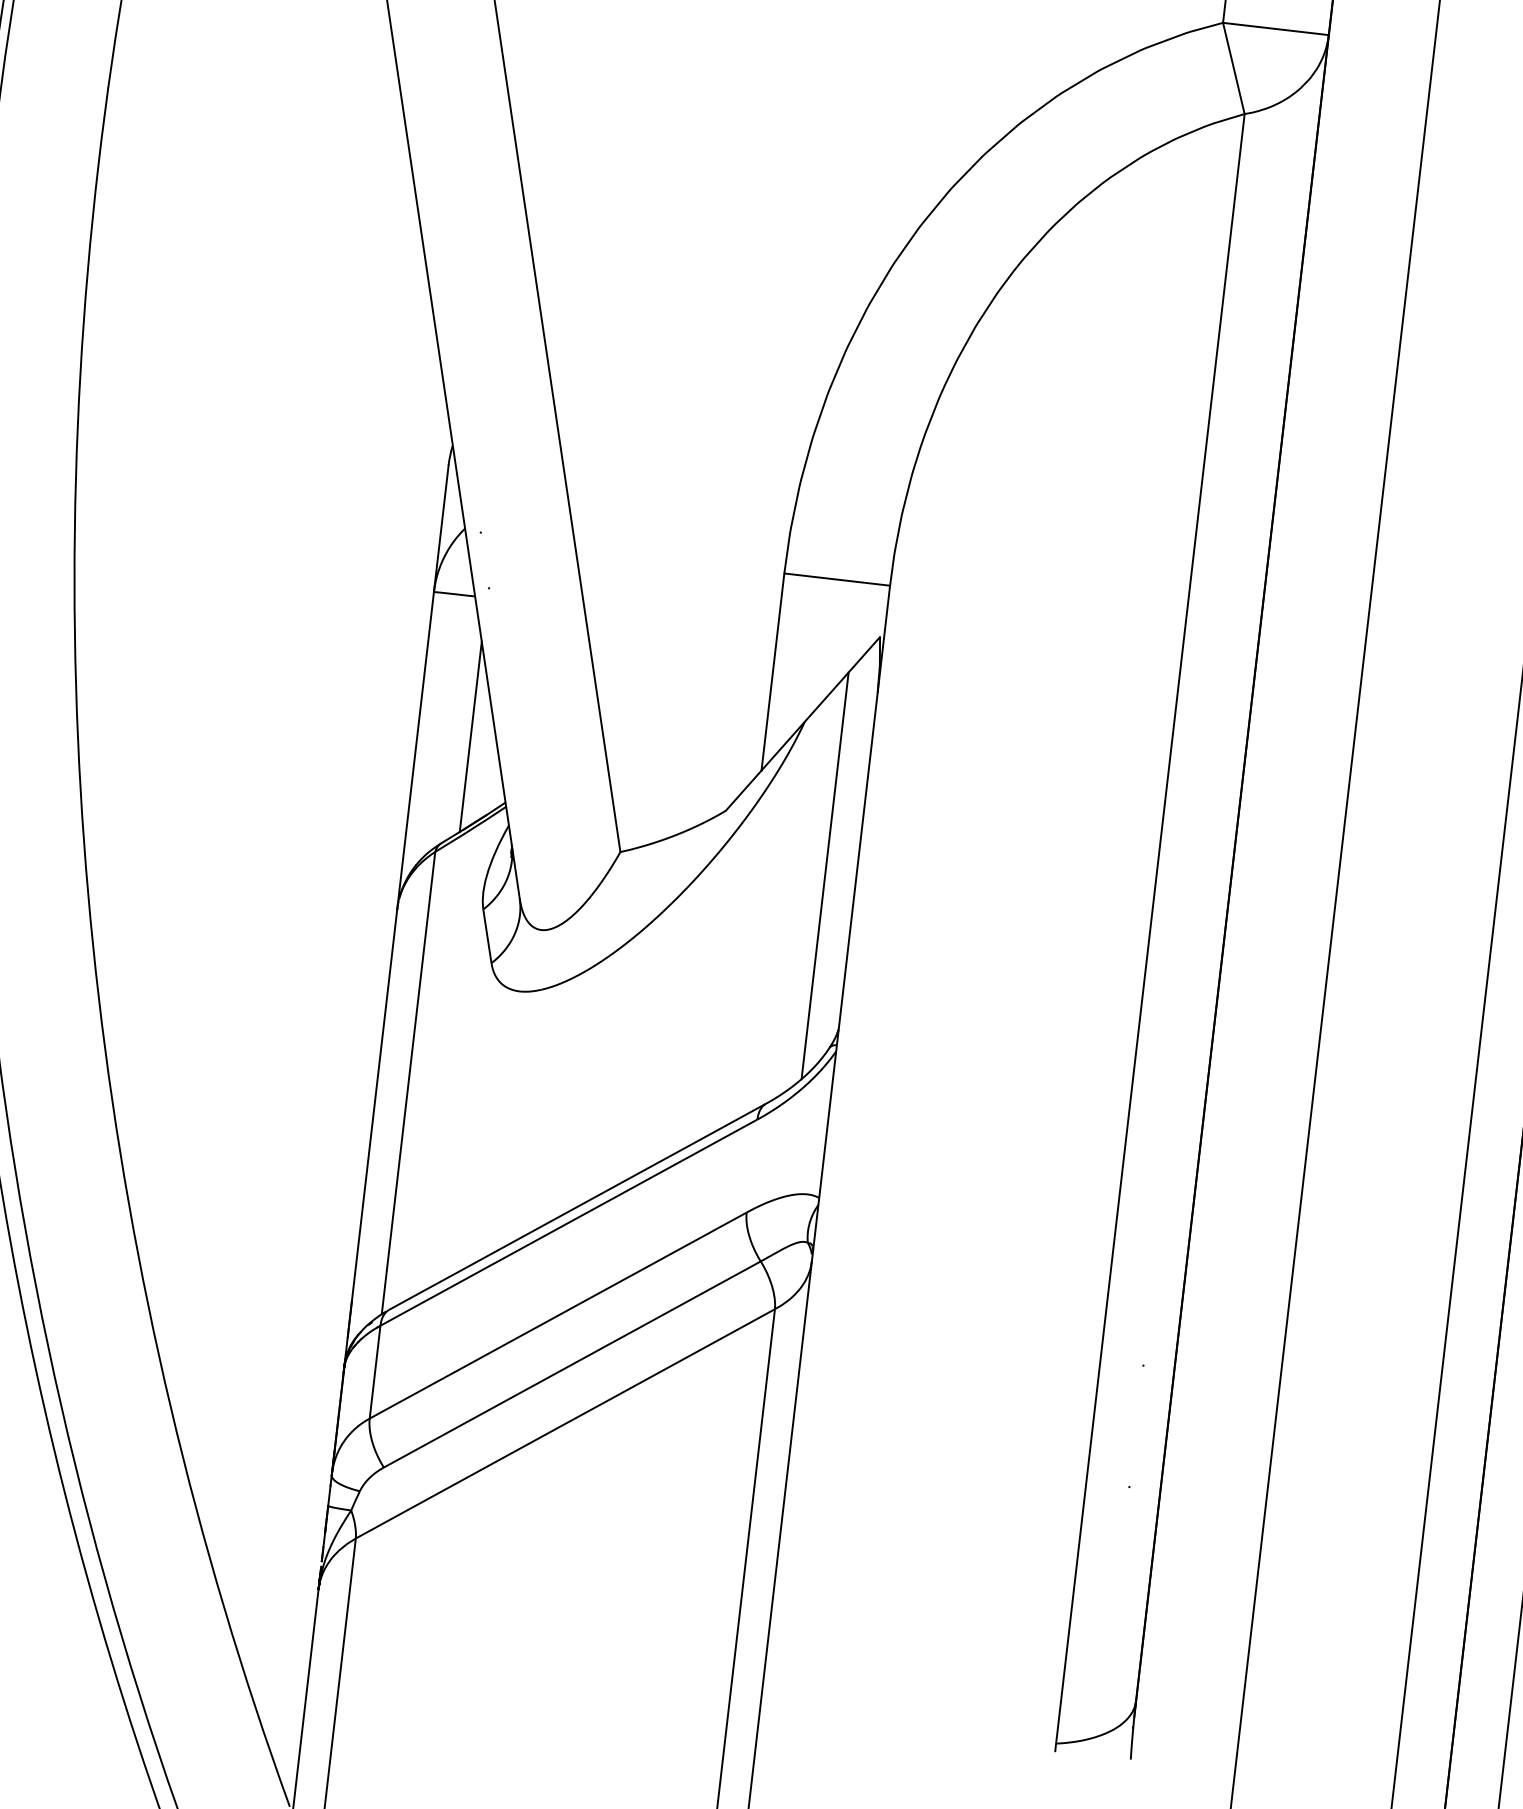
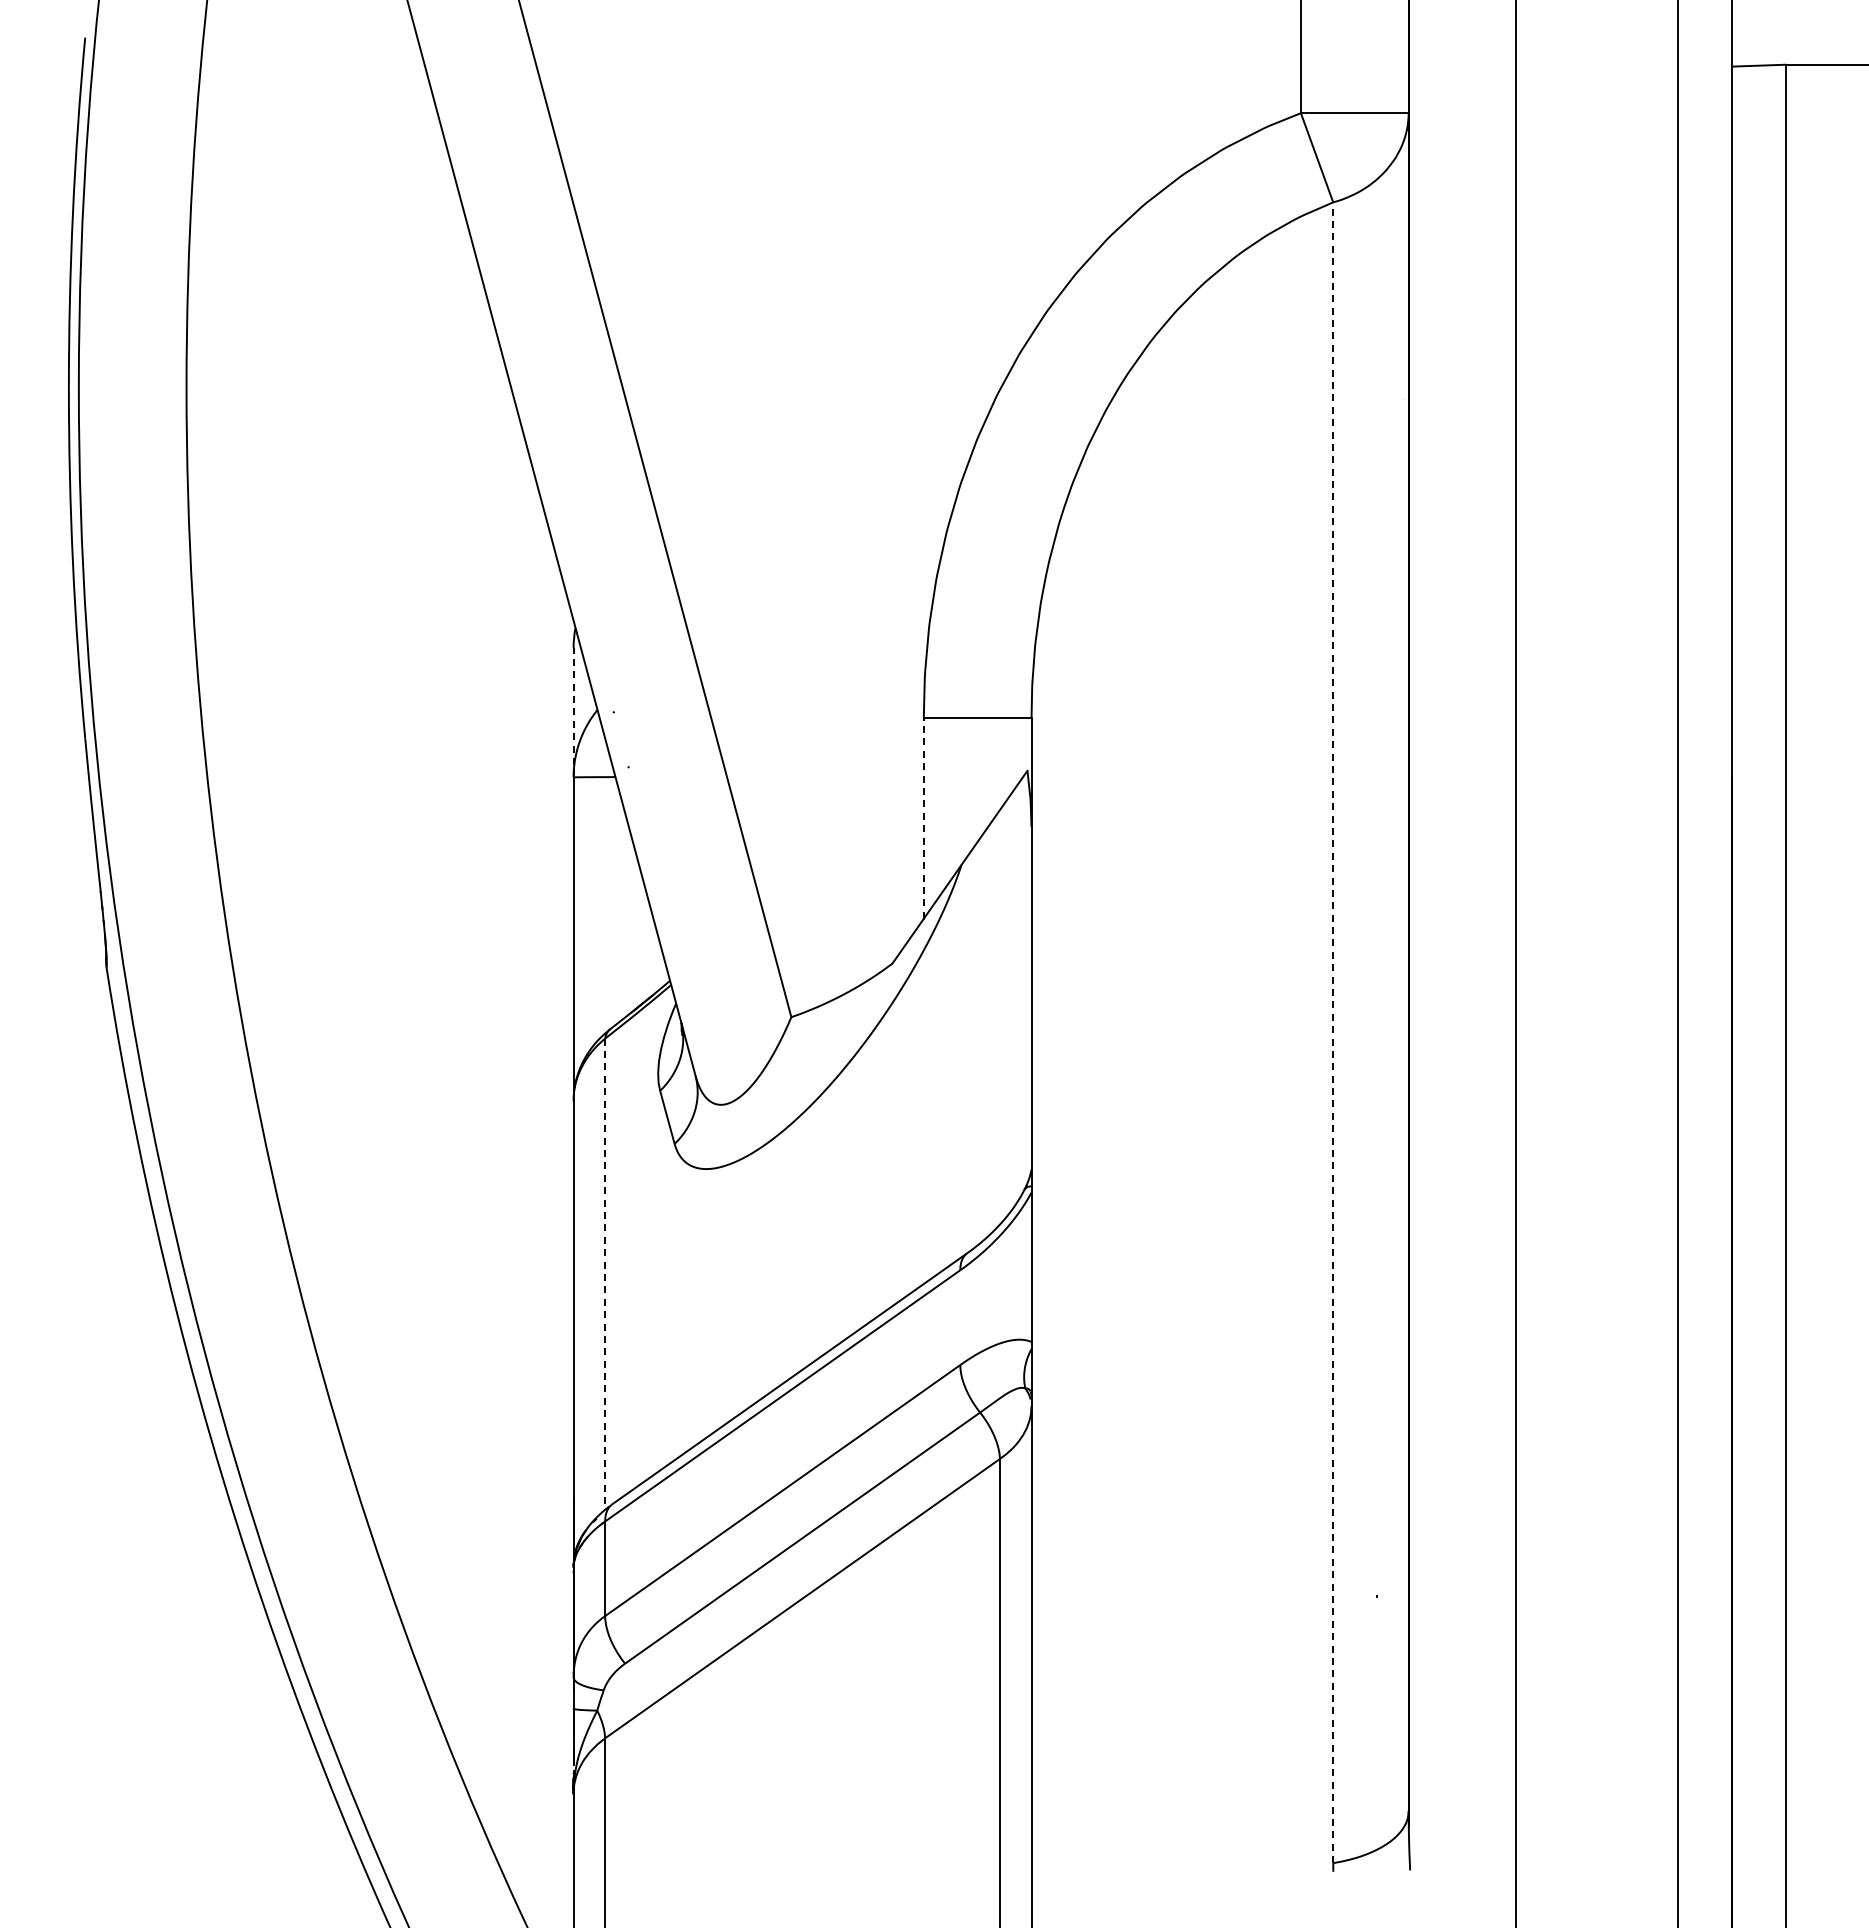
line: (441, 528) -> (573, 712), solid -> dashed
line: (772, 671) -> (923, 817), solid -> dashed
line: (470, 736) -> (627, 918), removed
line: (824, 875) -> (999, 1017), removed
line: (1150, 928) -> (1333, 1032), solid -> dashed
line: (408, 1083) -> (605, 1274), solid -> dashed

